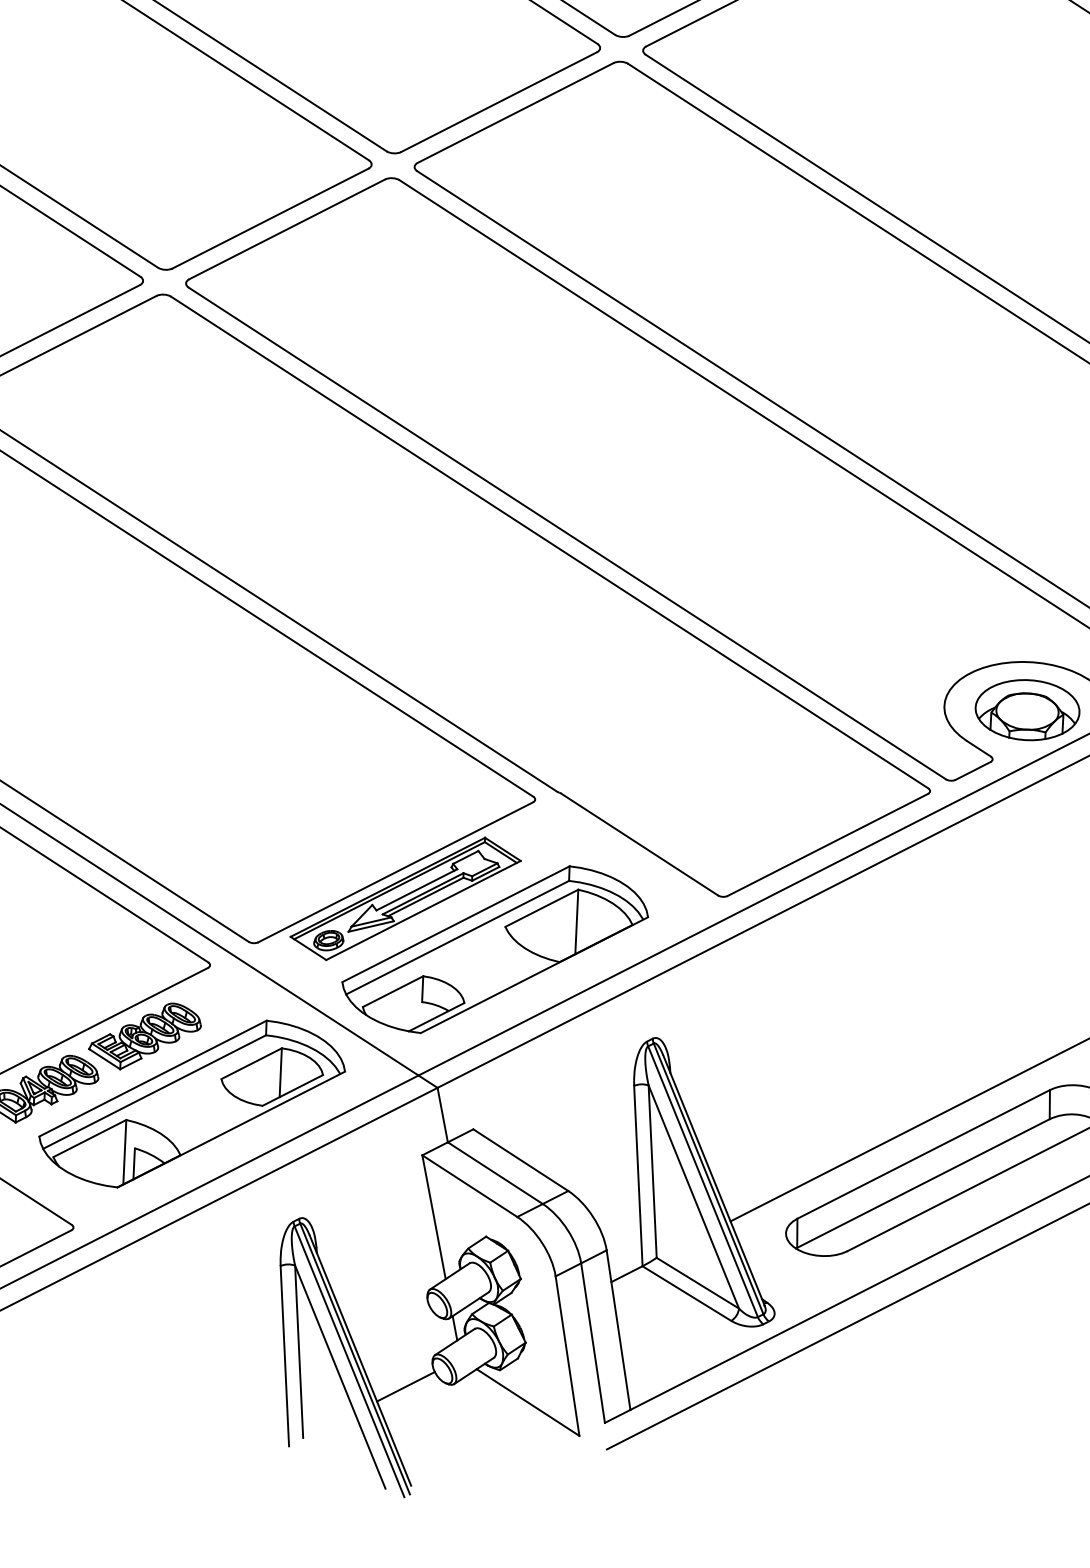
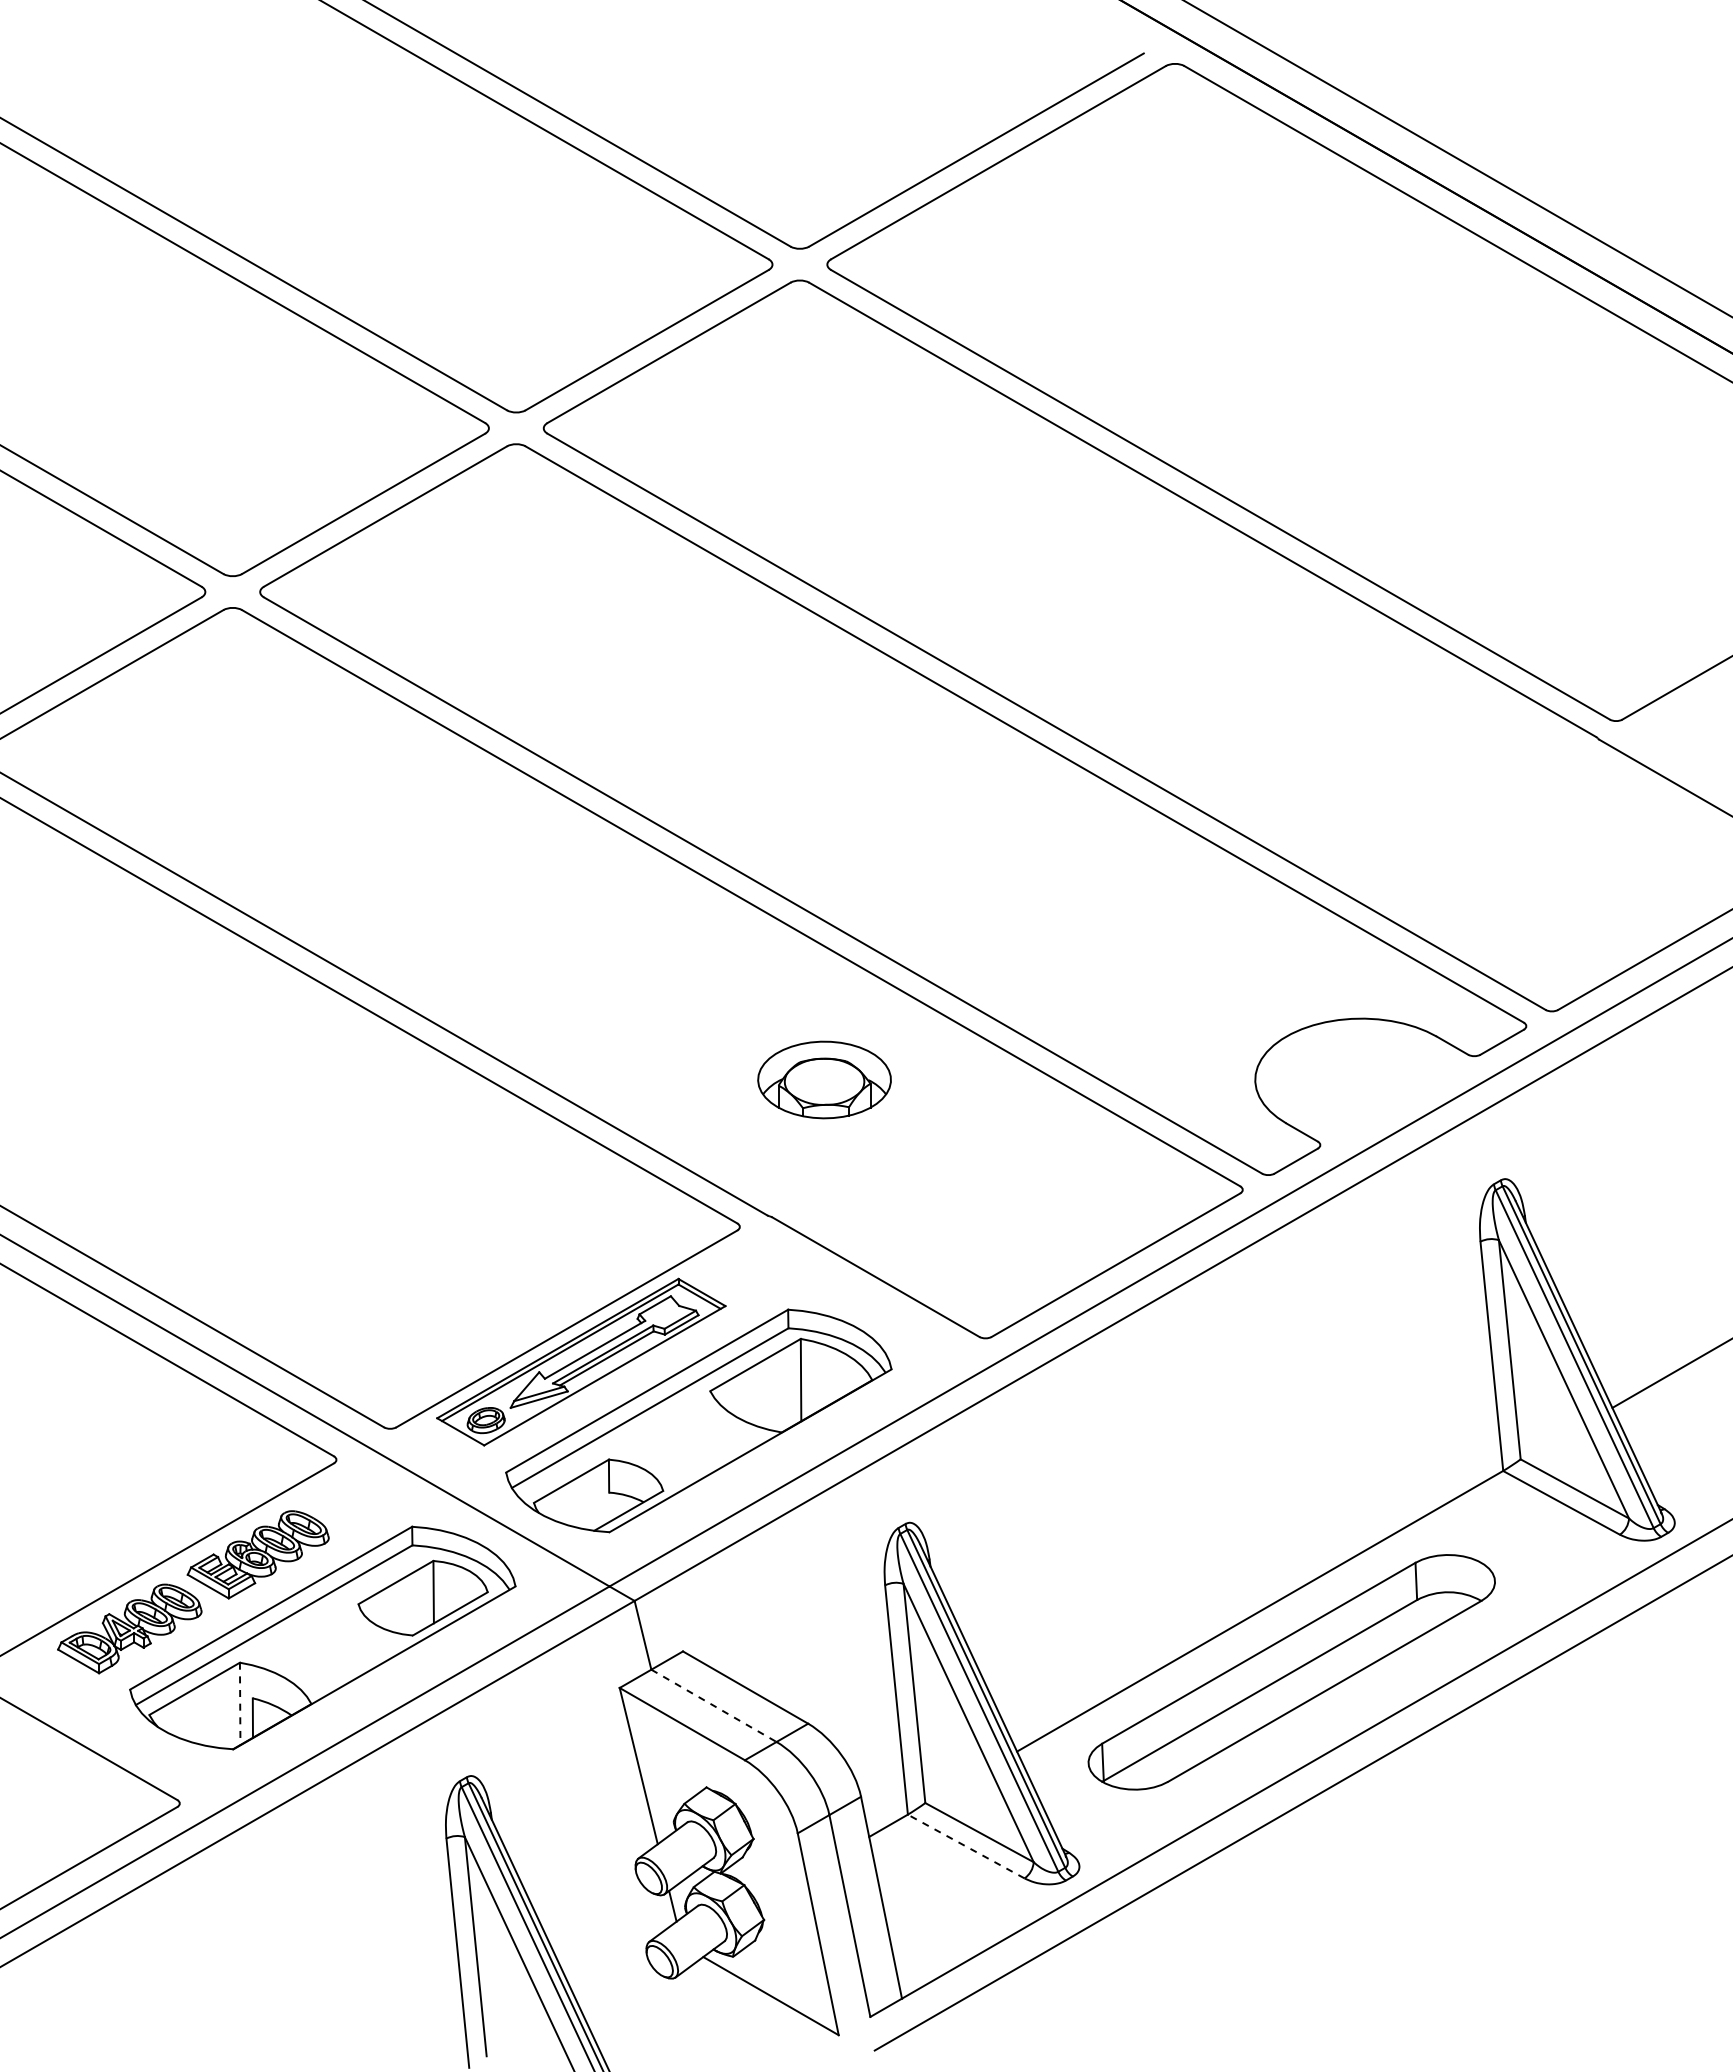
part: (1027, 709) -> (824, 1079), moved
line: (125, 1152) -> (240, 1704), solid -> dashed
line: (495, 1173) -> (714, 1706), solid -> dashed
line: (687, 1293) -> (966, 1846), solid -> dashed
line: (406, 1386) -> (614, 1983), removed

